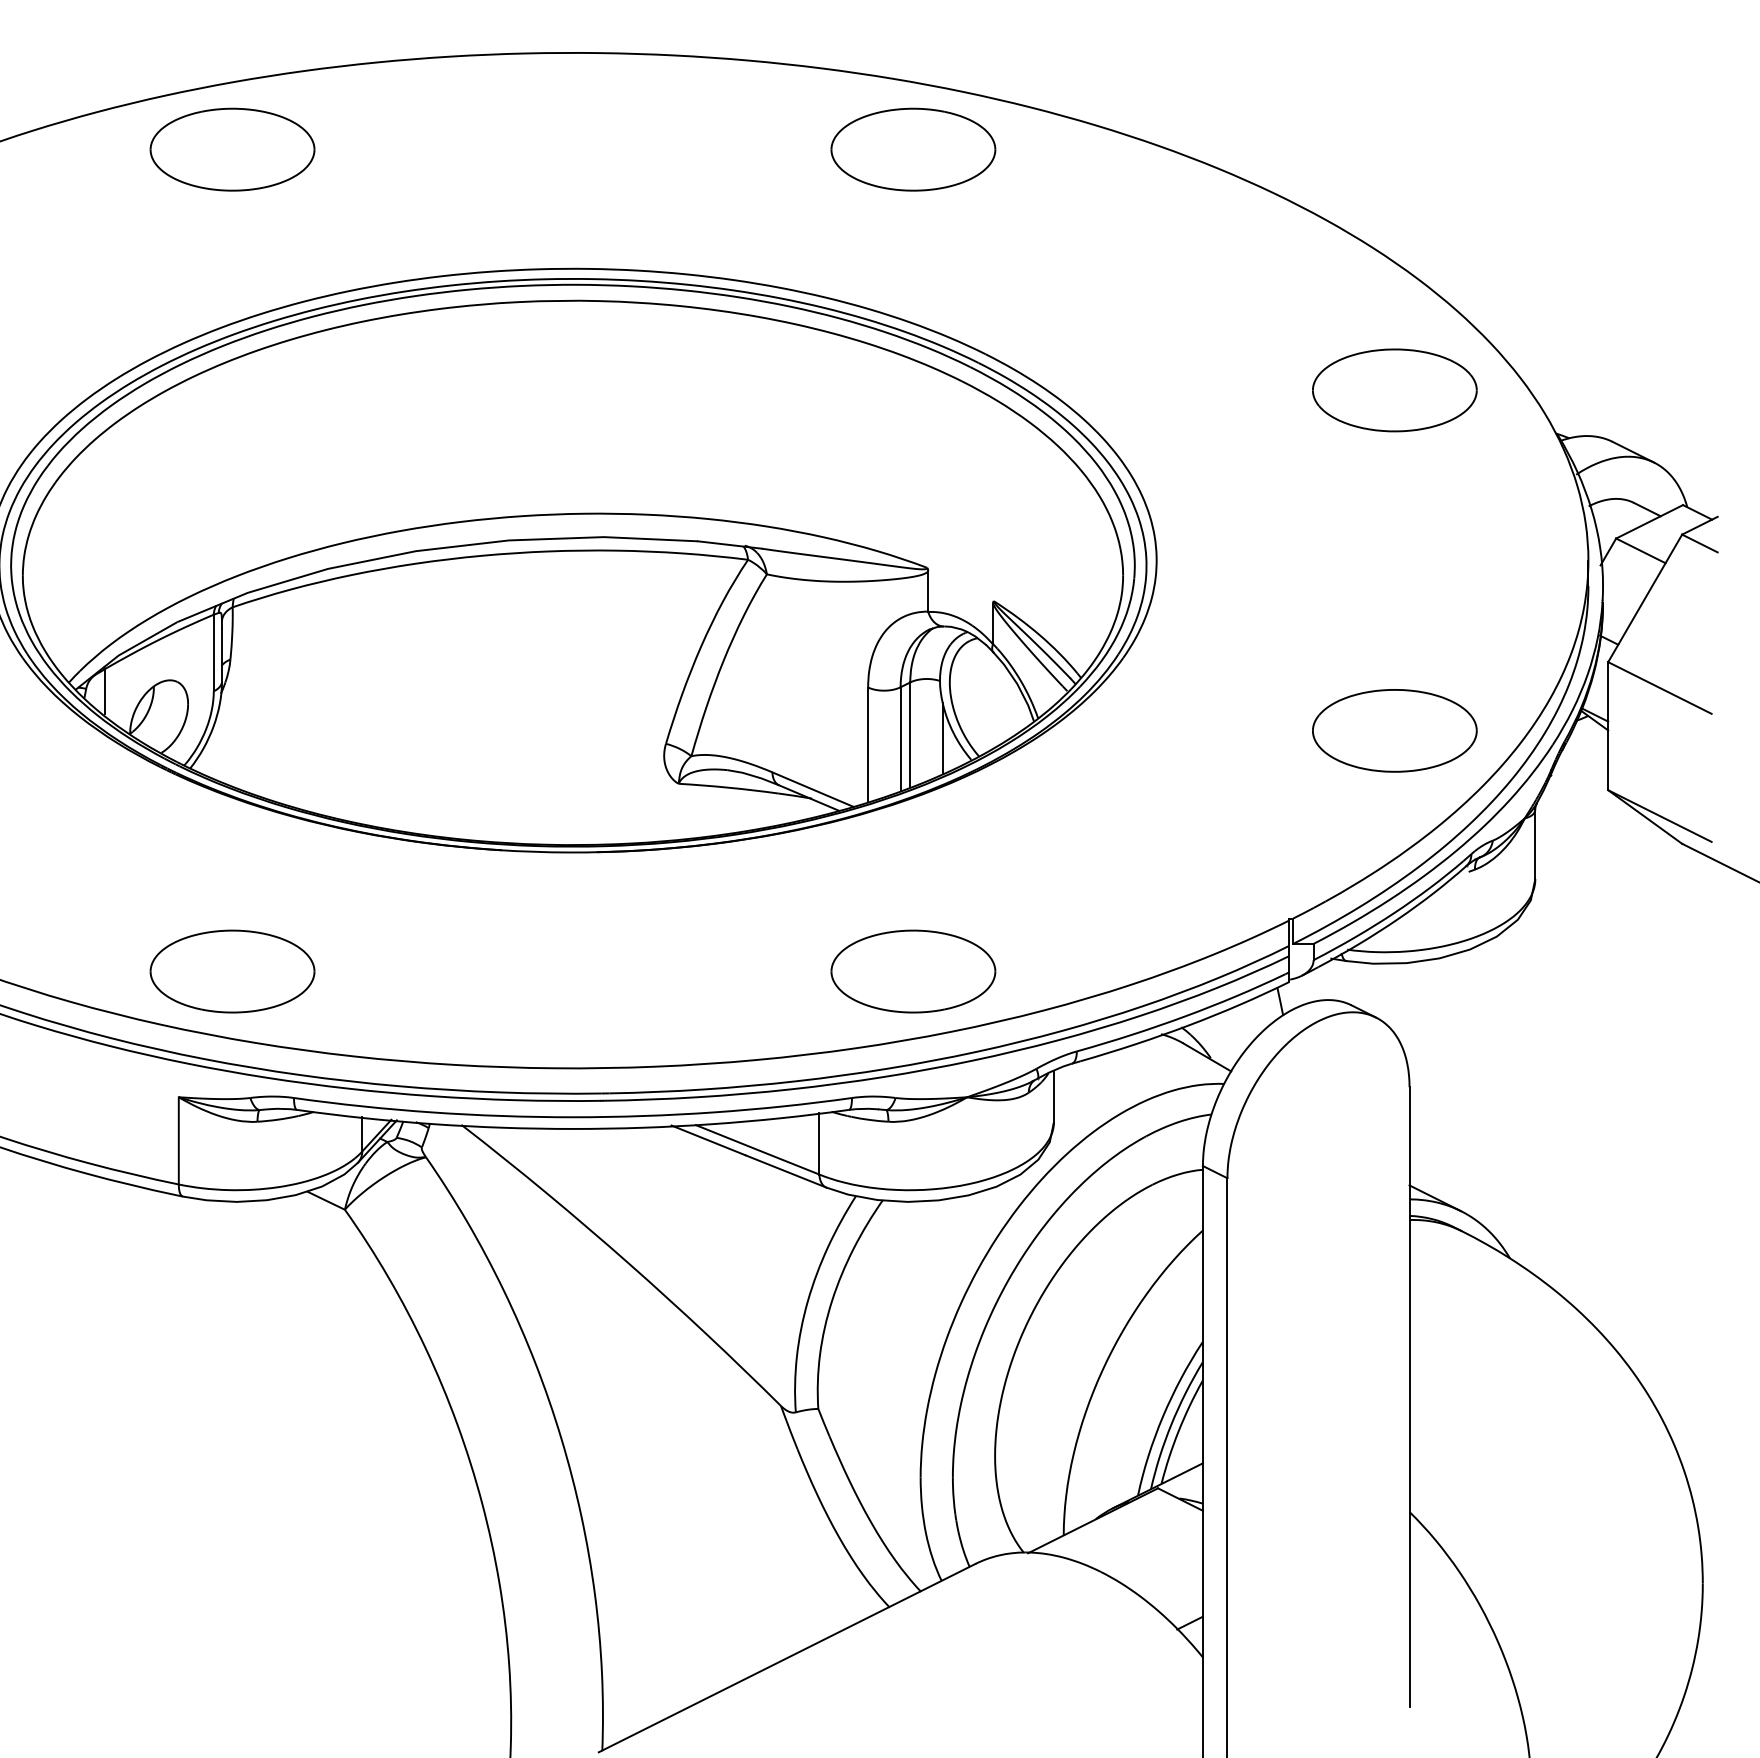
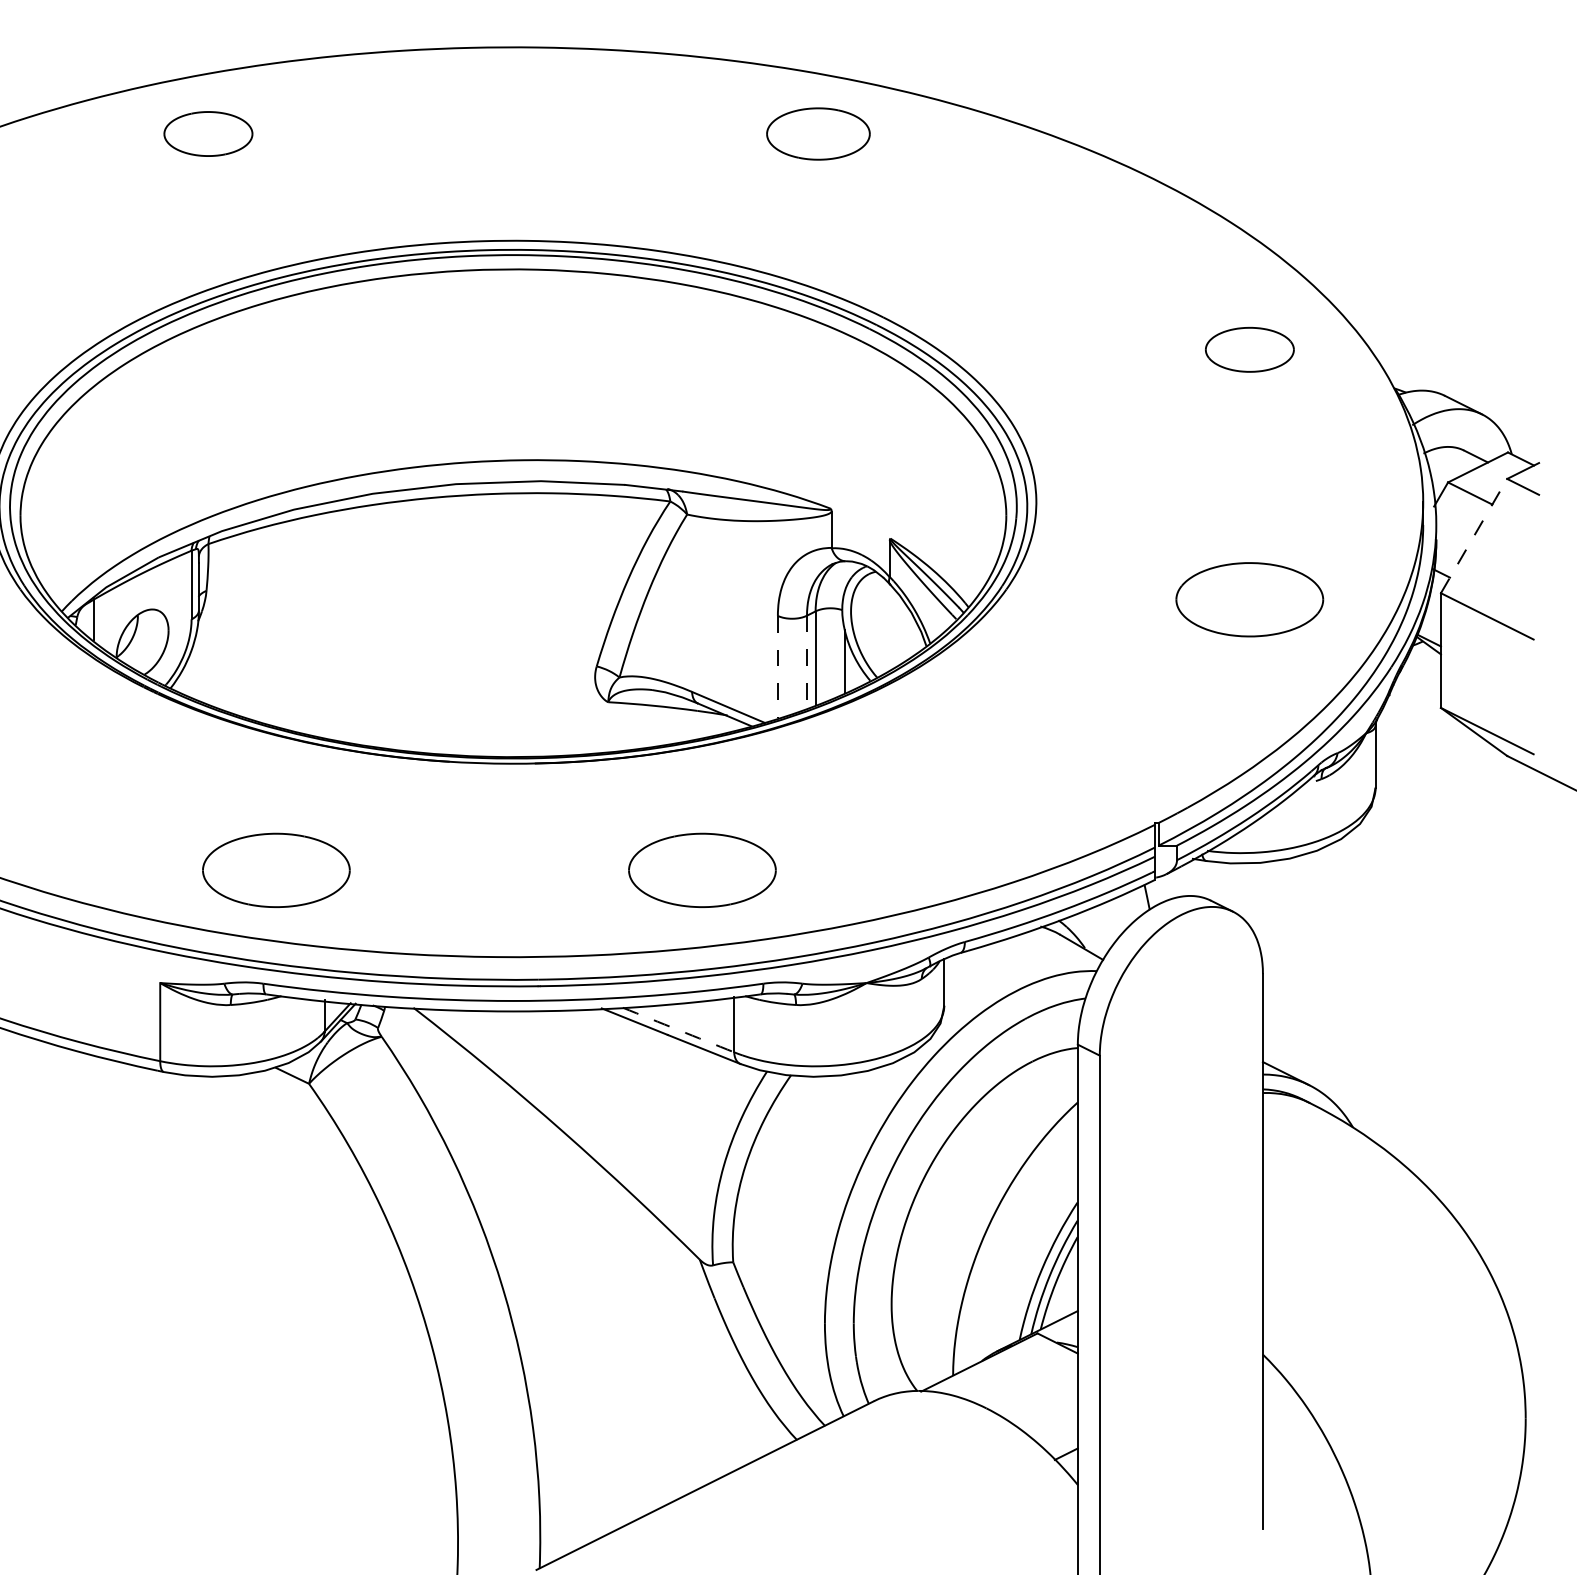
part: (232, 149) -> (208, 133), size x0.6
part: (913, 149) -> (818, 133), size x0.7
part: (1394, 390) -> (1249, 349), size x0.6
line: (1645, 597) -> (1474, 535), solid -> dashed
part: (1394, 730) -> (1249, 599), moved
line: (901, 739) -> (807, 662), solid -> dashed
line: (867, 745) -> (777, 667), solid -> dashed
part: (232, 970) -> (276, 869), moved
part: (913, 970) -> (702, 869), moved
arc: (757, 1150) -> (678, 1030), solid -> dashed

